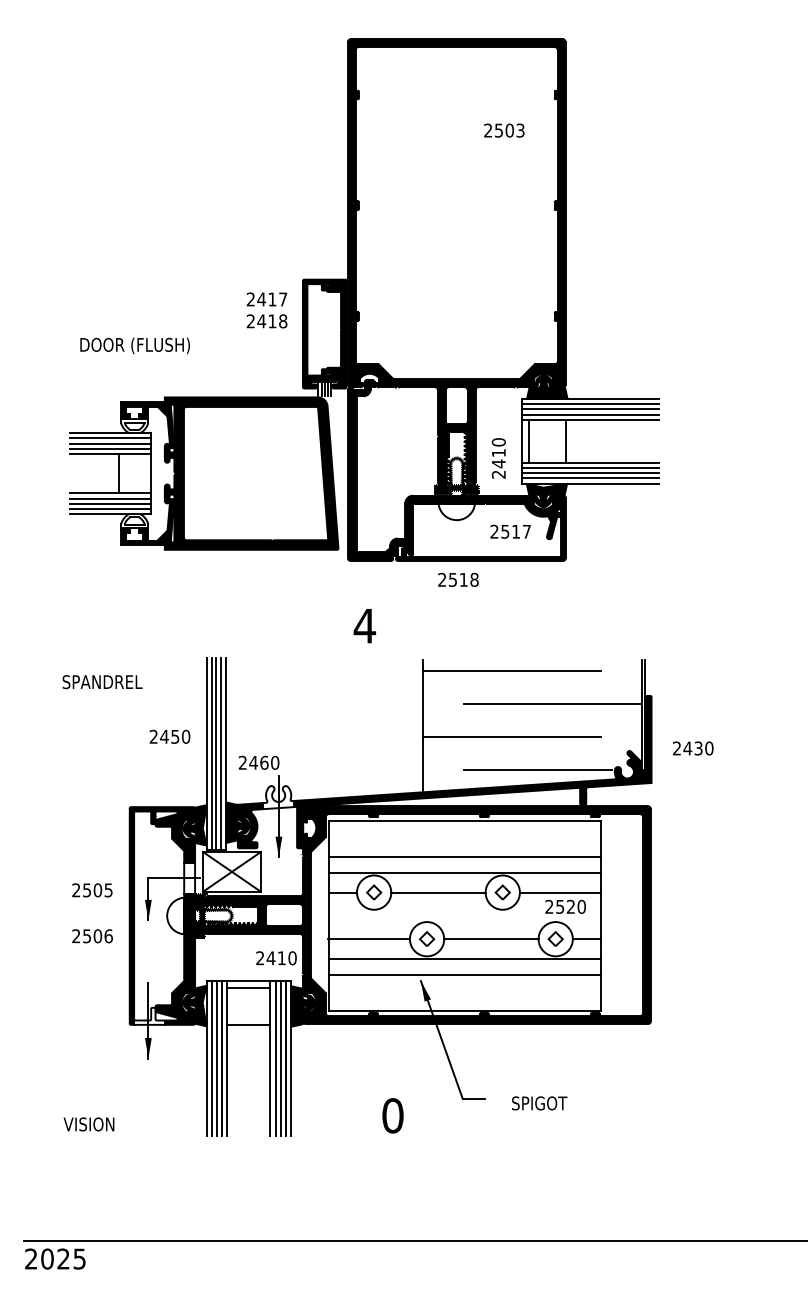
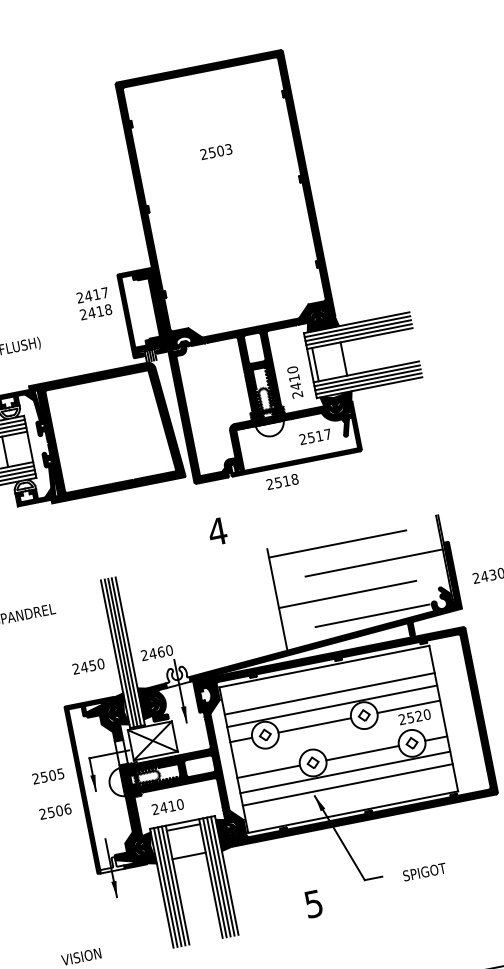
text: (504, 130) -> (216, 151), moved
text: (169, 736) -> (88, 666), moved
text: (276, 958) -> (168, 807), moved
text: (392, 1115) -> (313, 903), 0 -> 5

